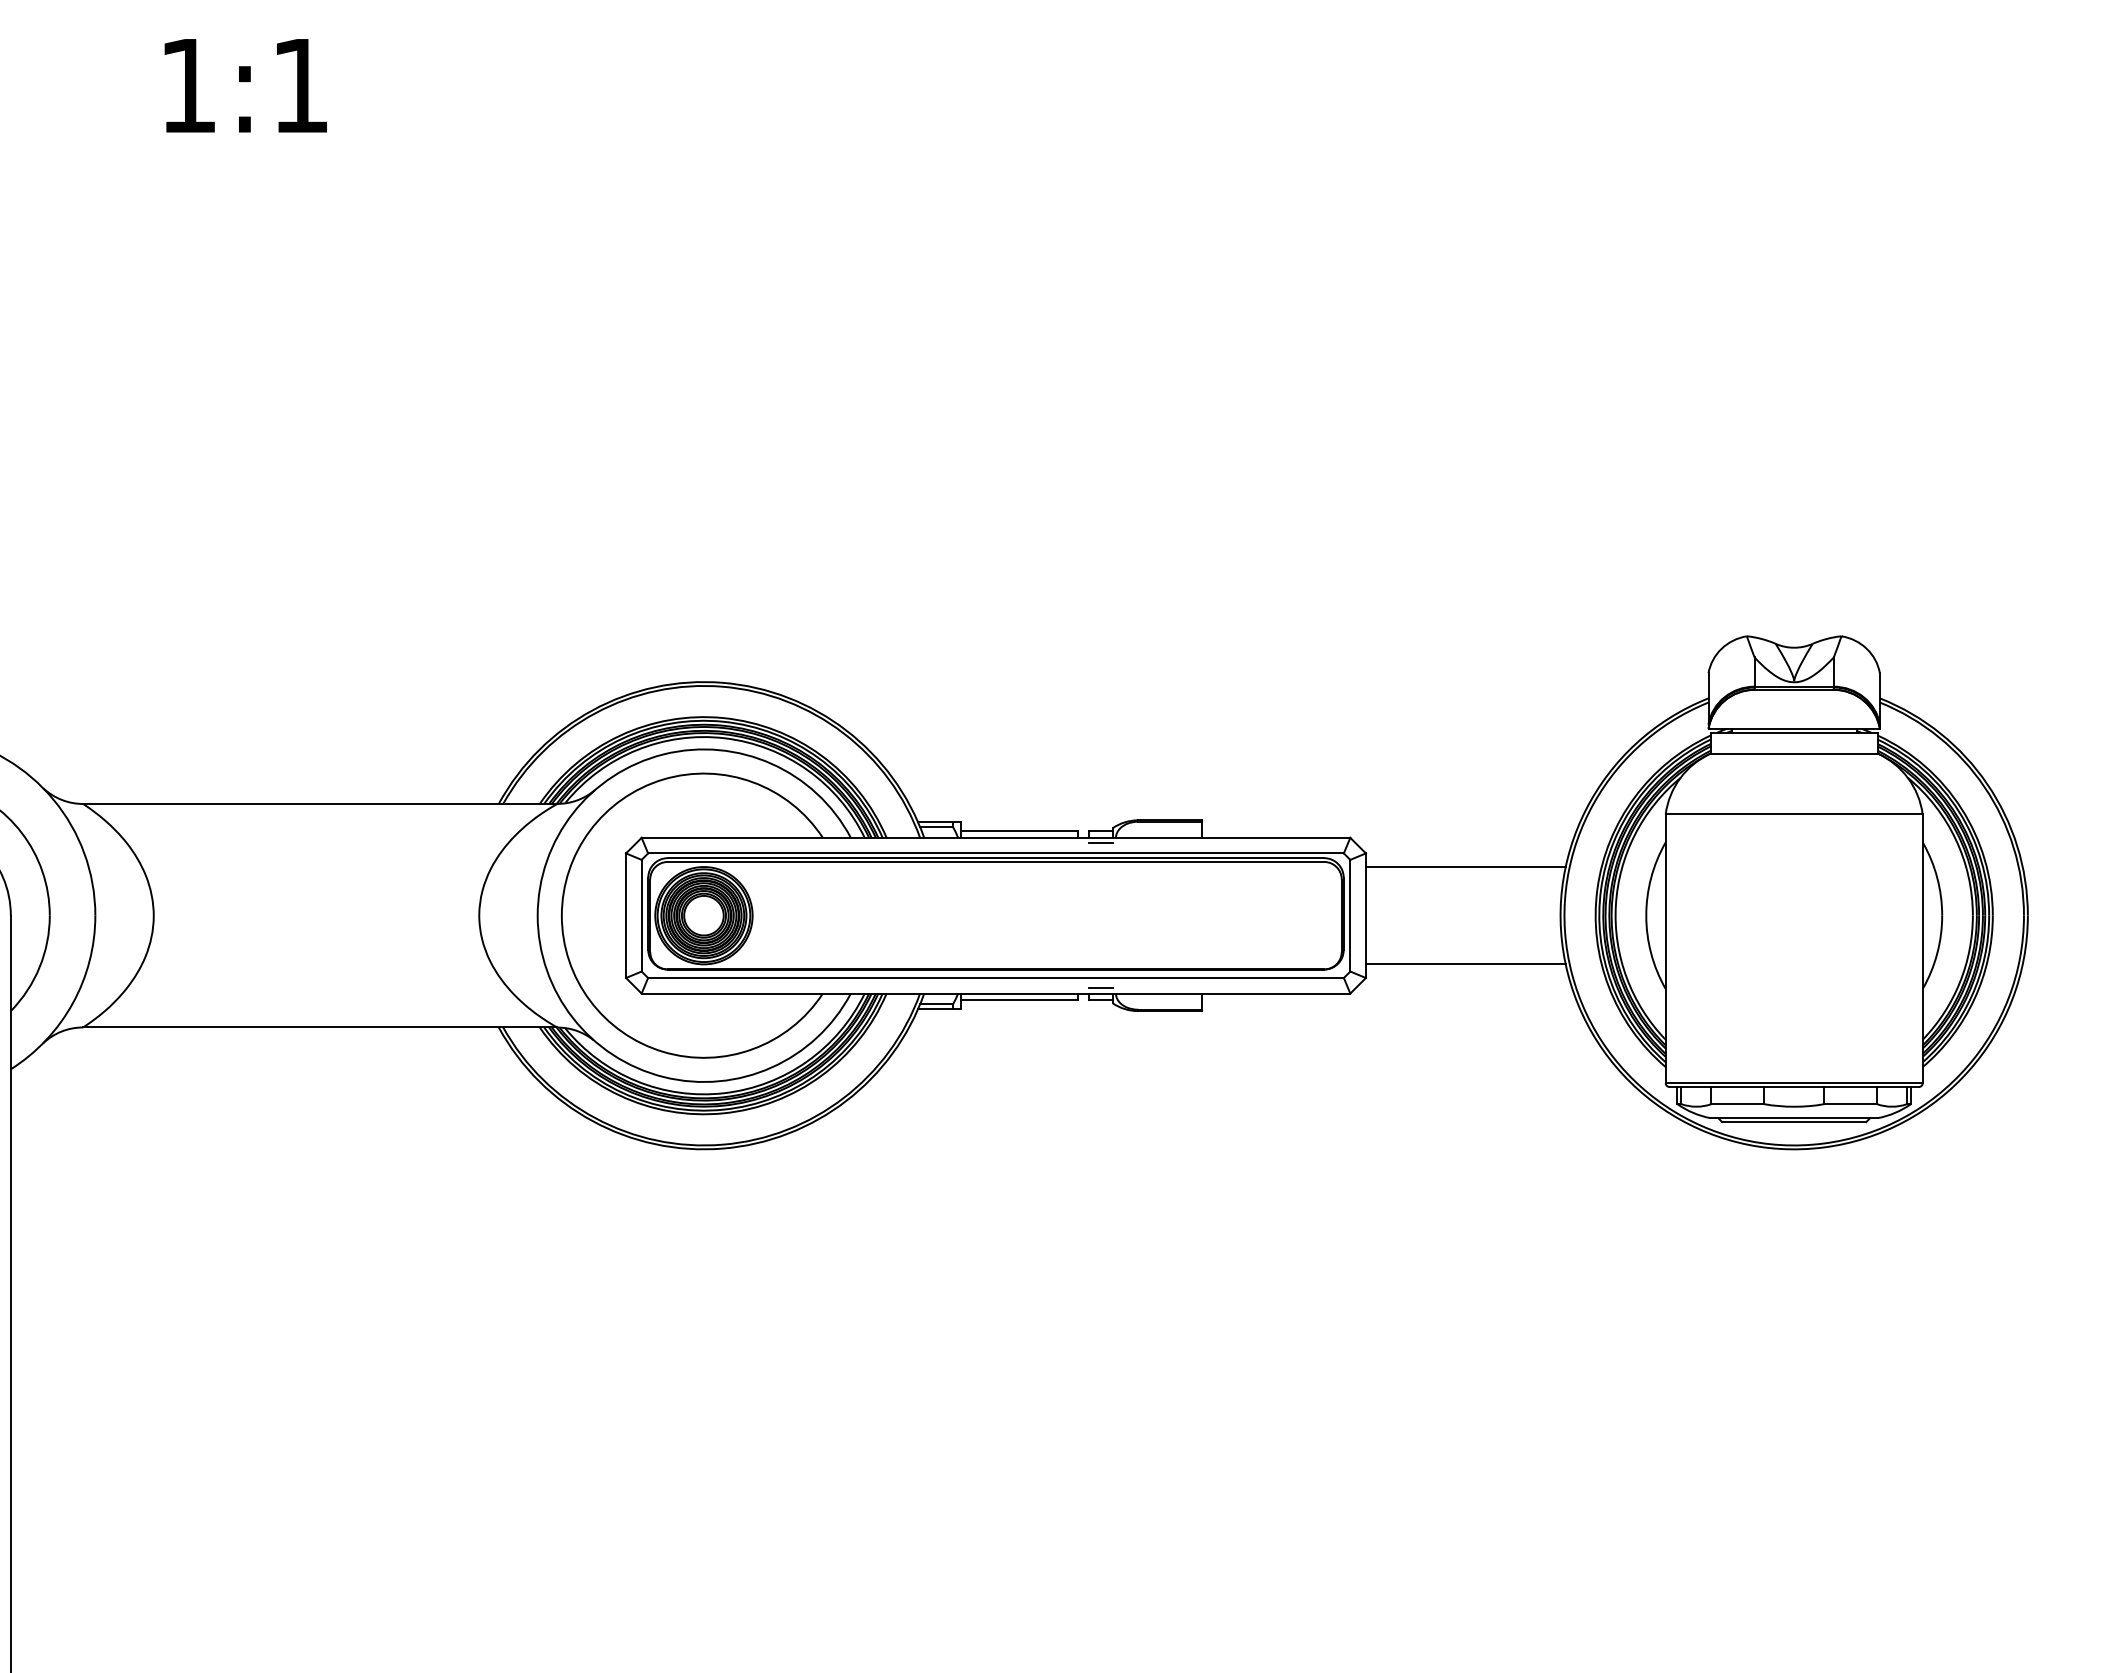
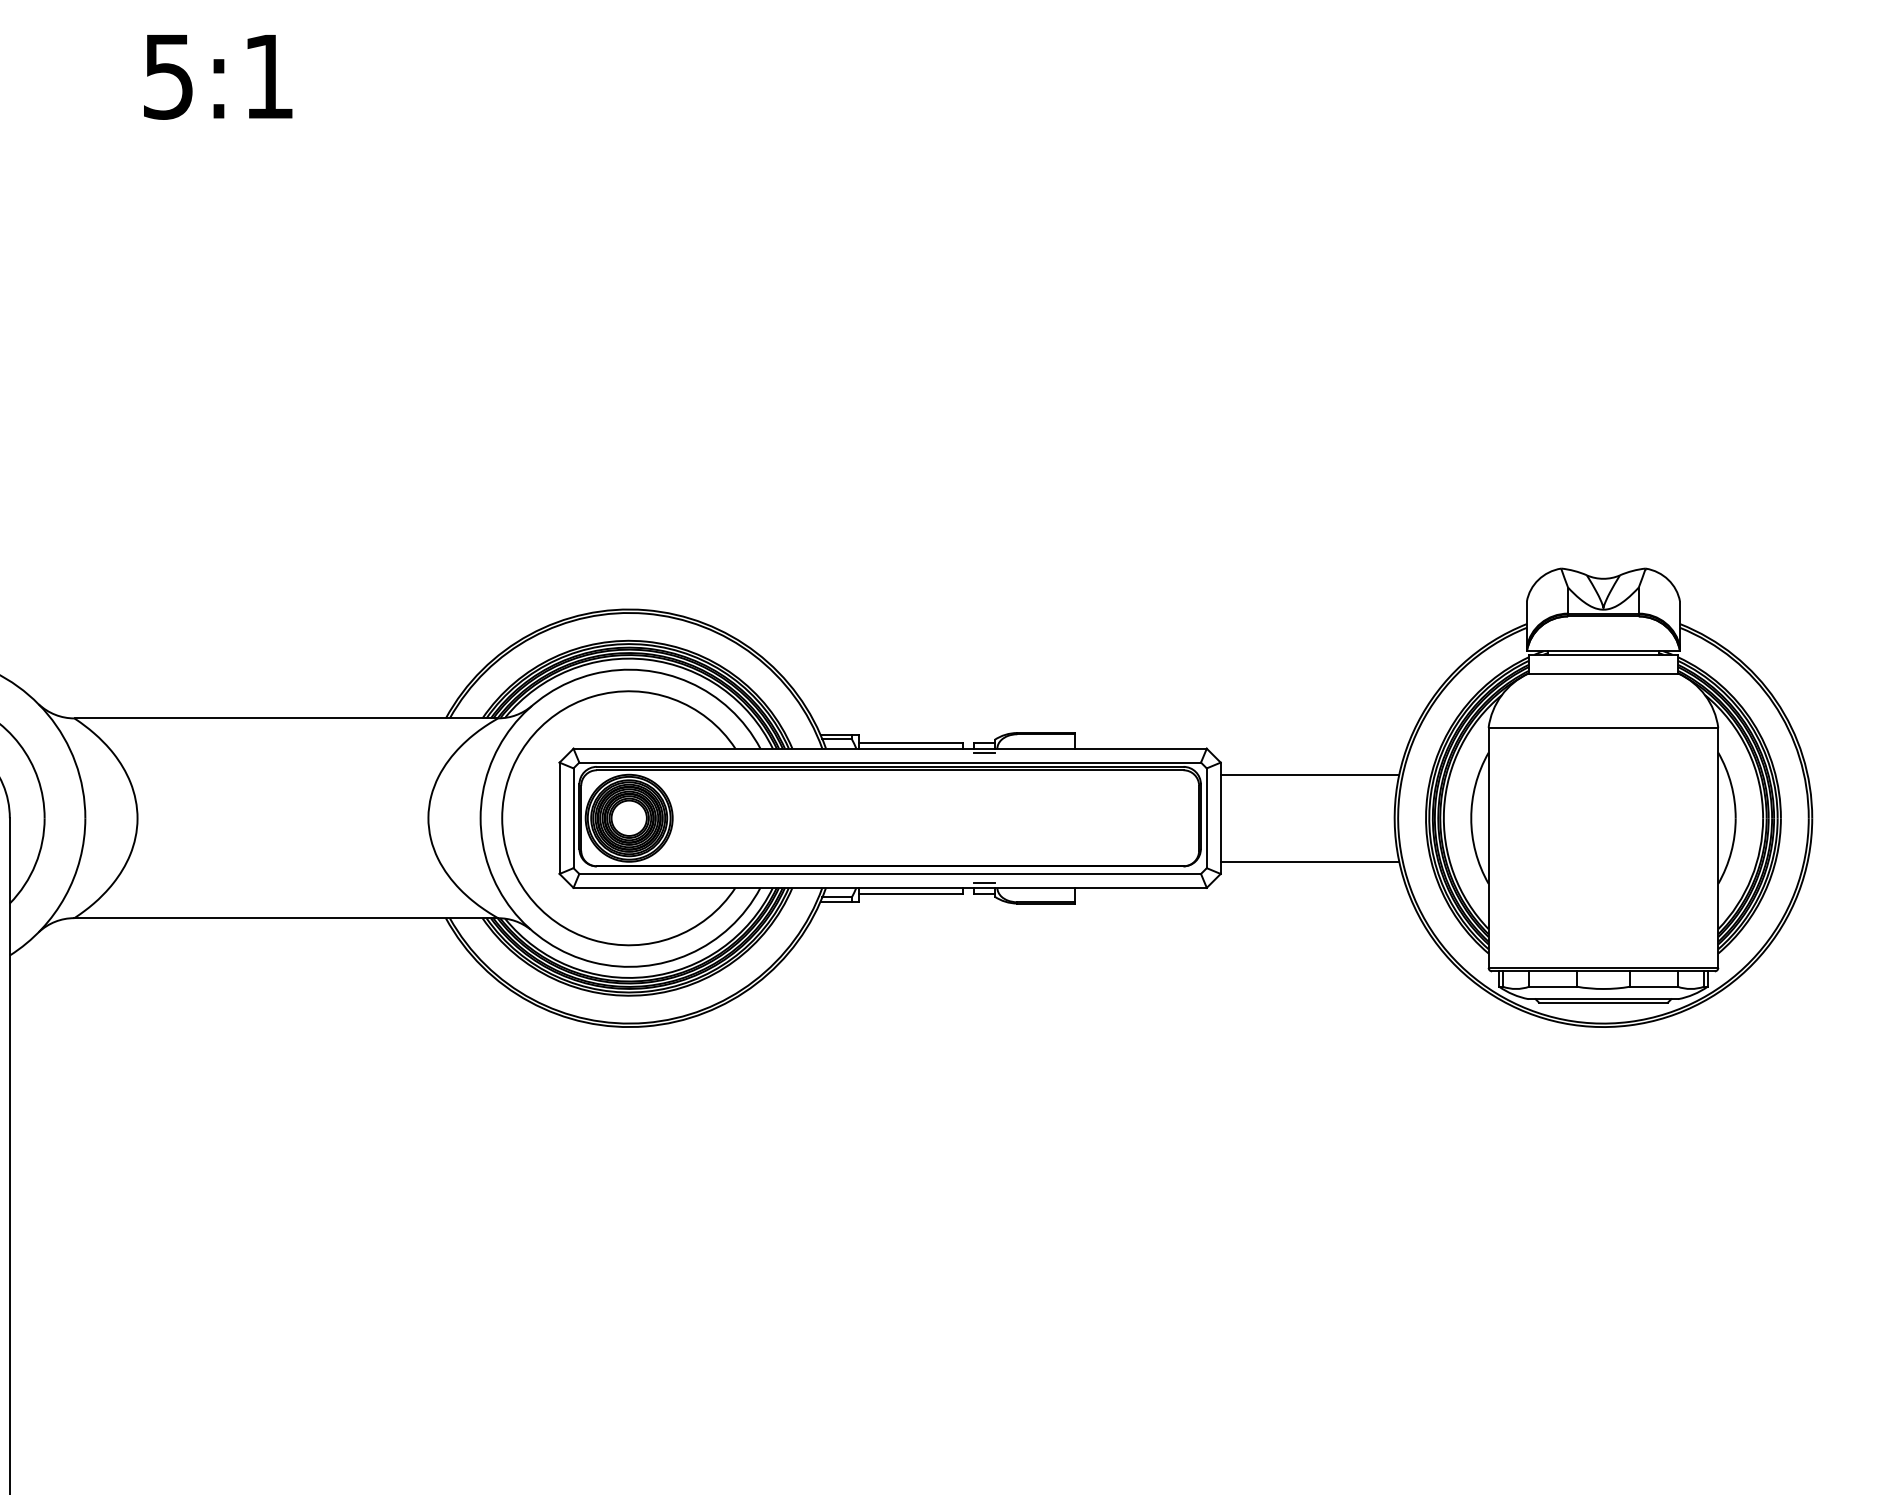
text: (188, 86) -> (168, 77), 1:1 -> 5:1

